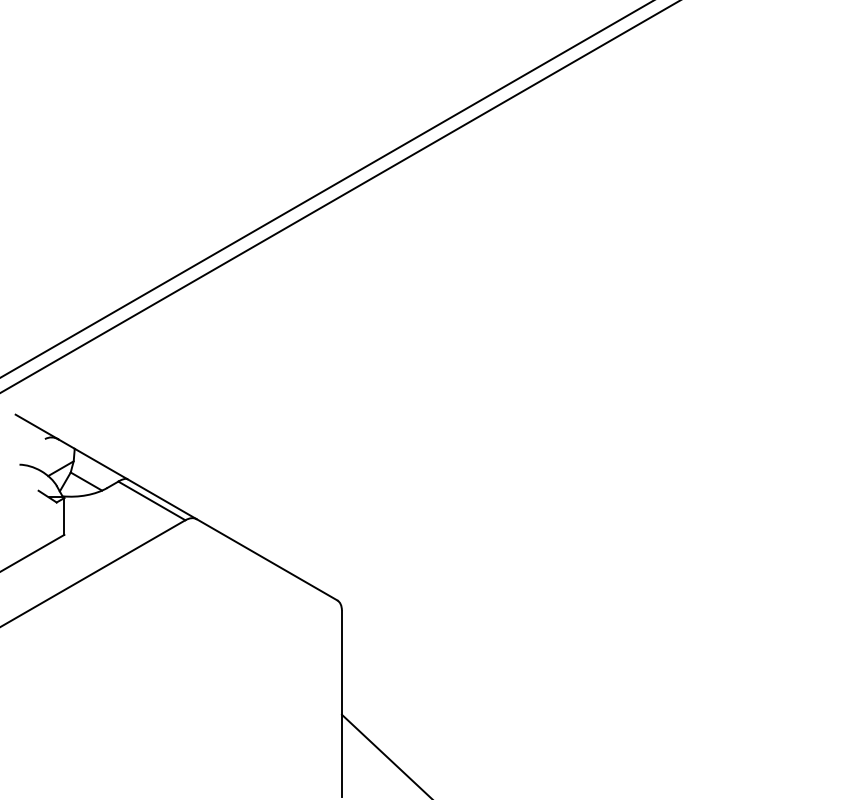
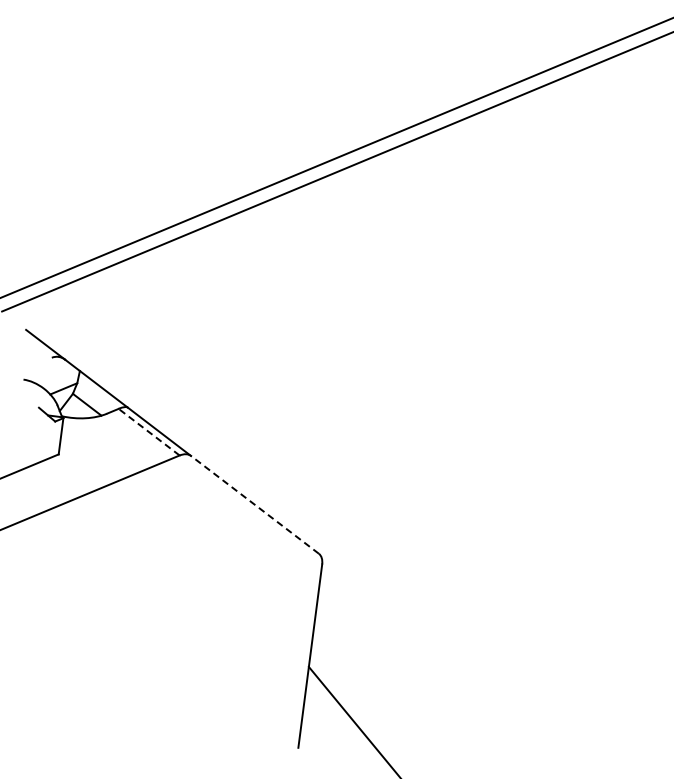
line: (151, 500) -> (148, 431), solid -> dashed
line: (266, 559) -> (254, 504), solid -> dashed

